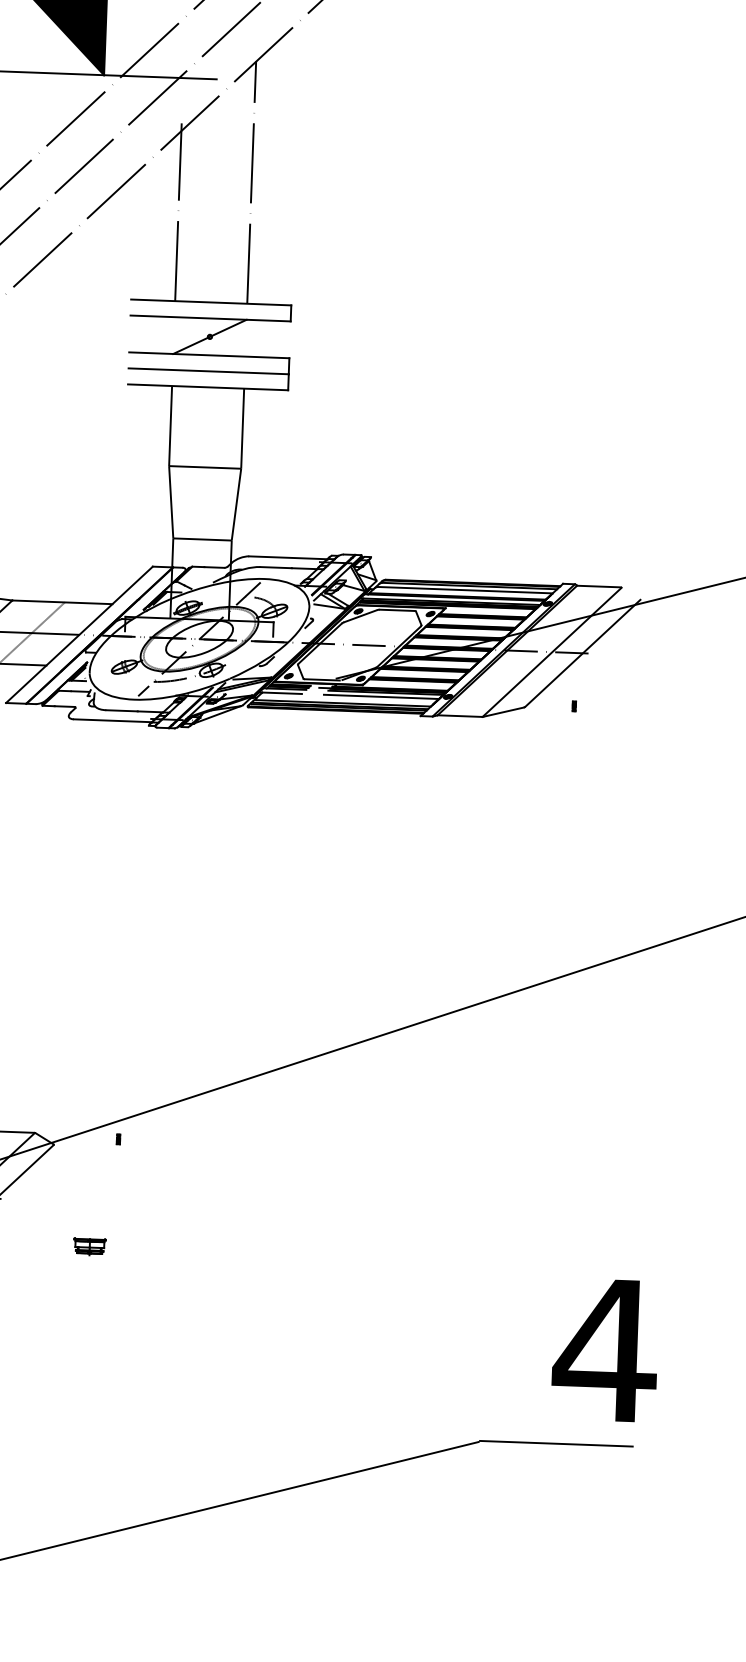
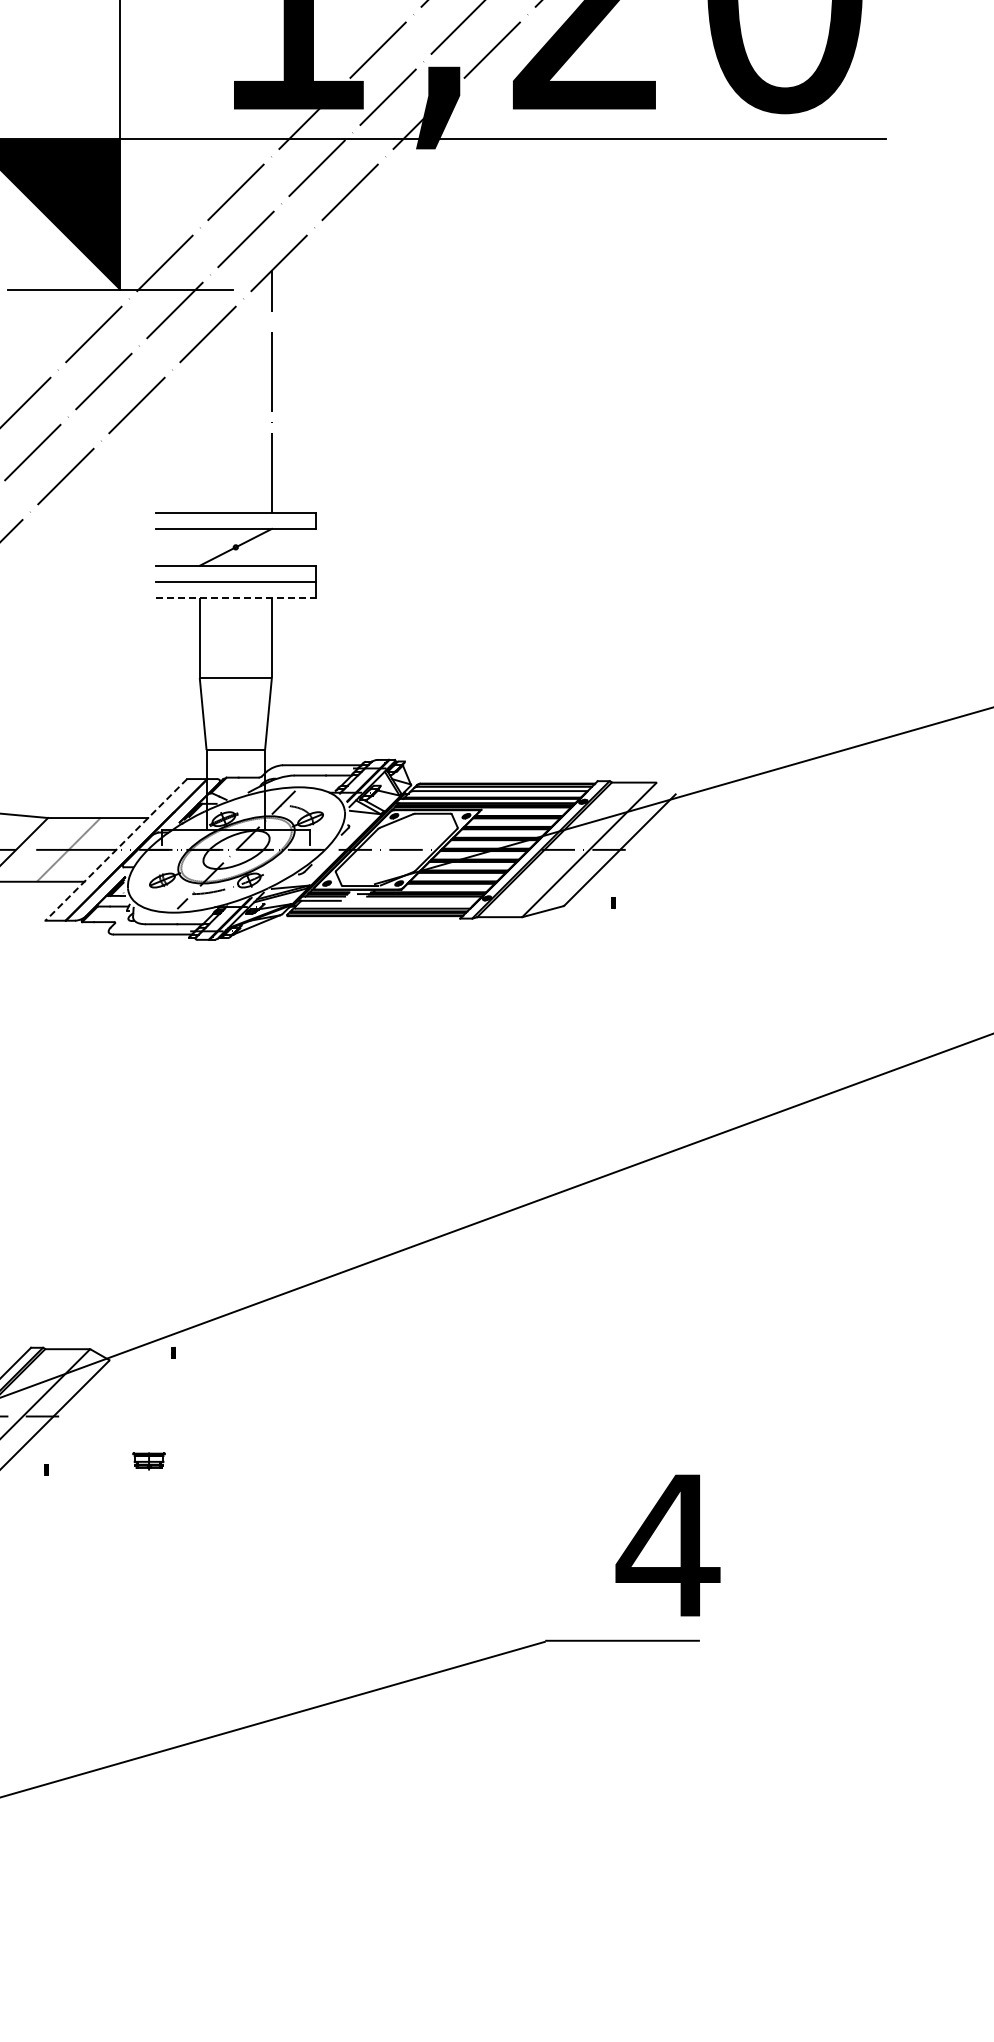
line: (178, 211) -> (199, 423), removed
line: (208, 387) -> (236, 597), solid -> dashed
line: (78, 635) -> (115, 850), solid -> dashed
line: (381, 696) -> (420, 900), removed

